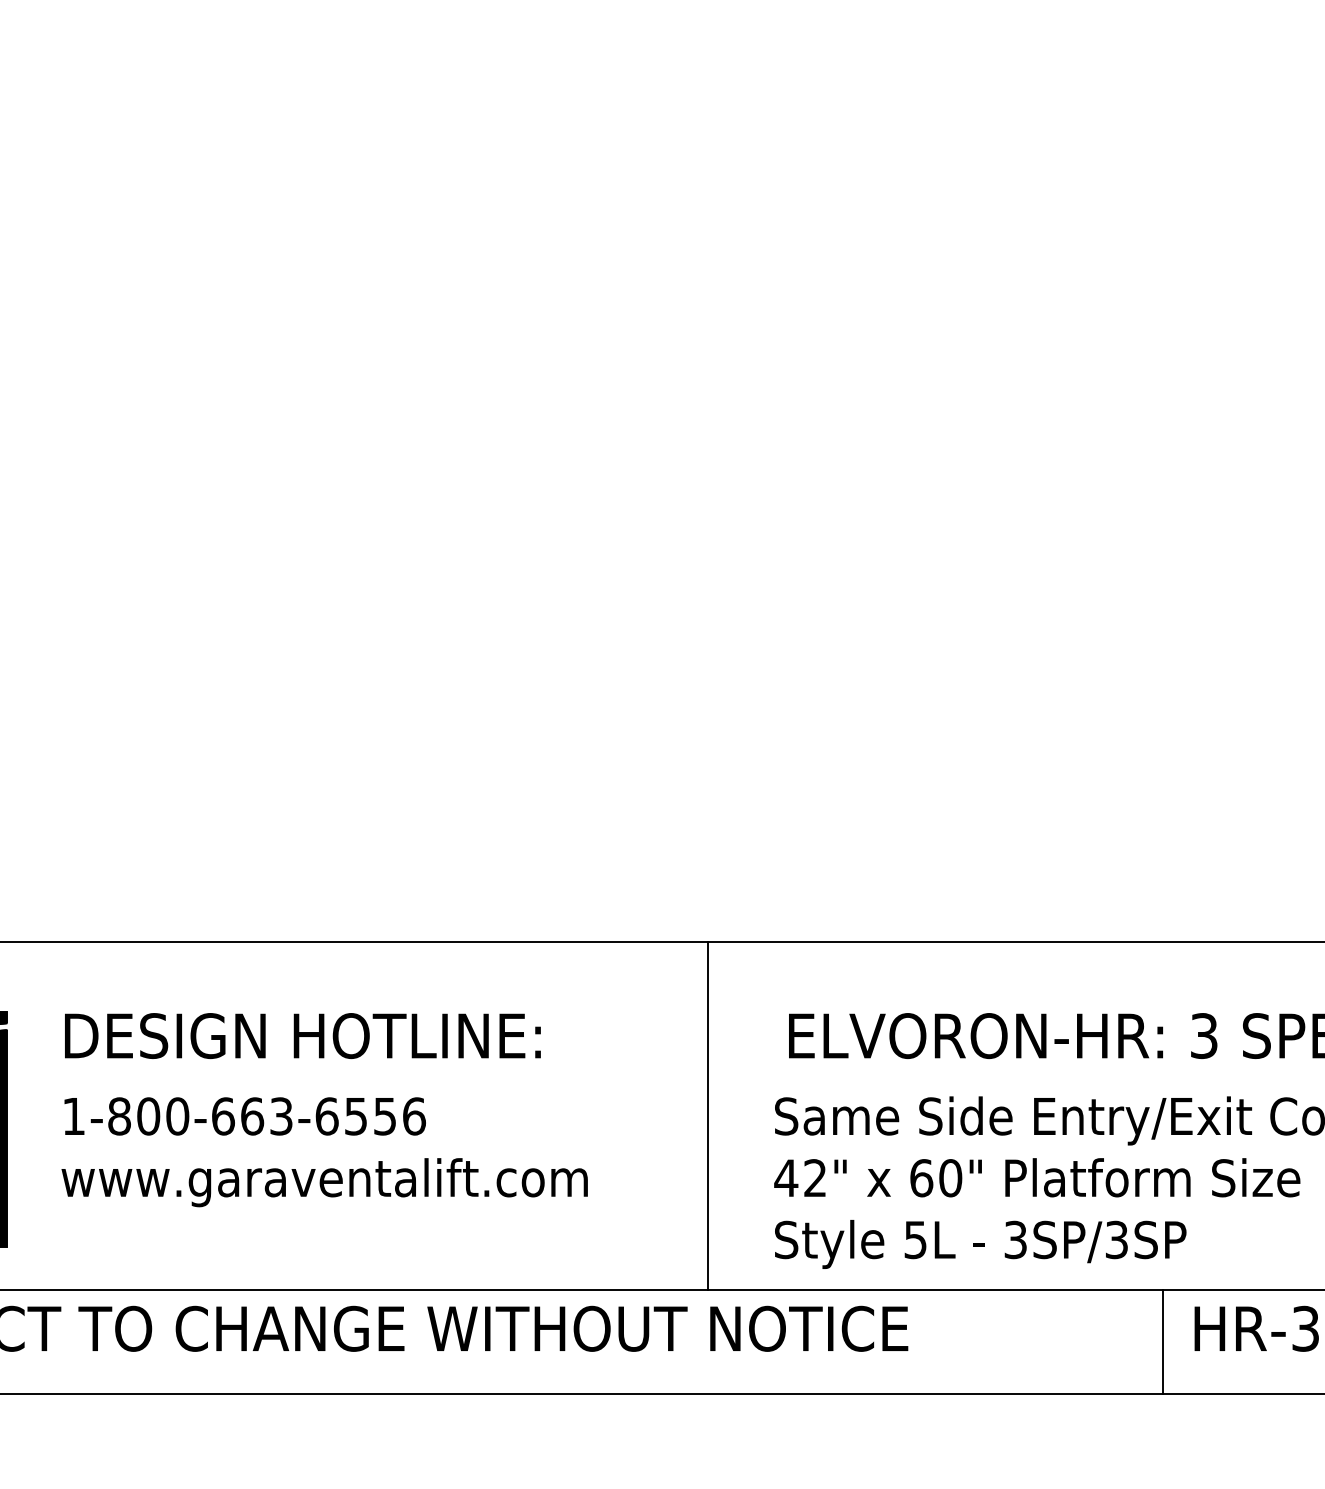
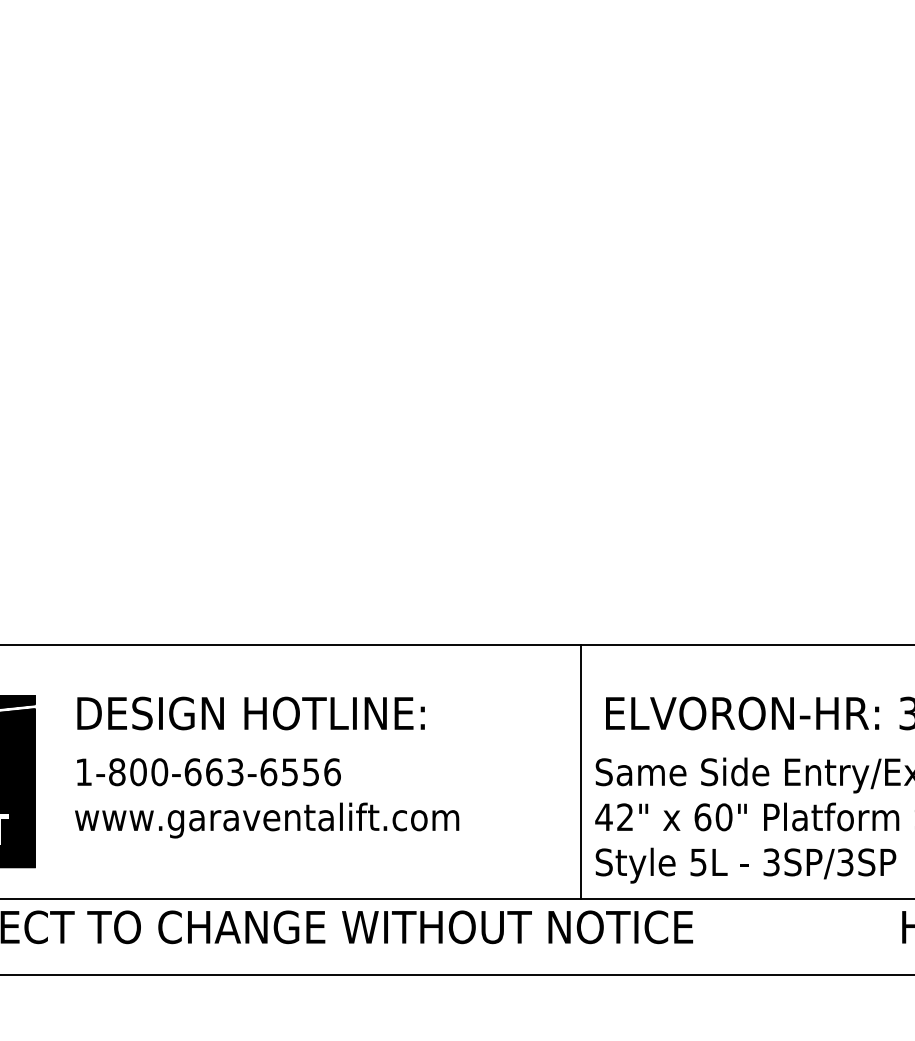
line: (707, 1115) -> (580, 771), moved
line: (1162, 1341) -> (878, 936), removed

